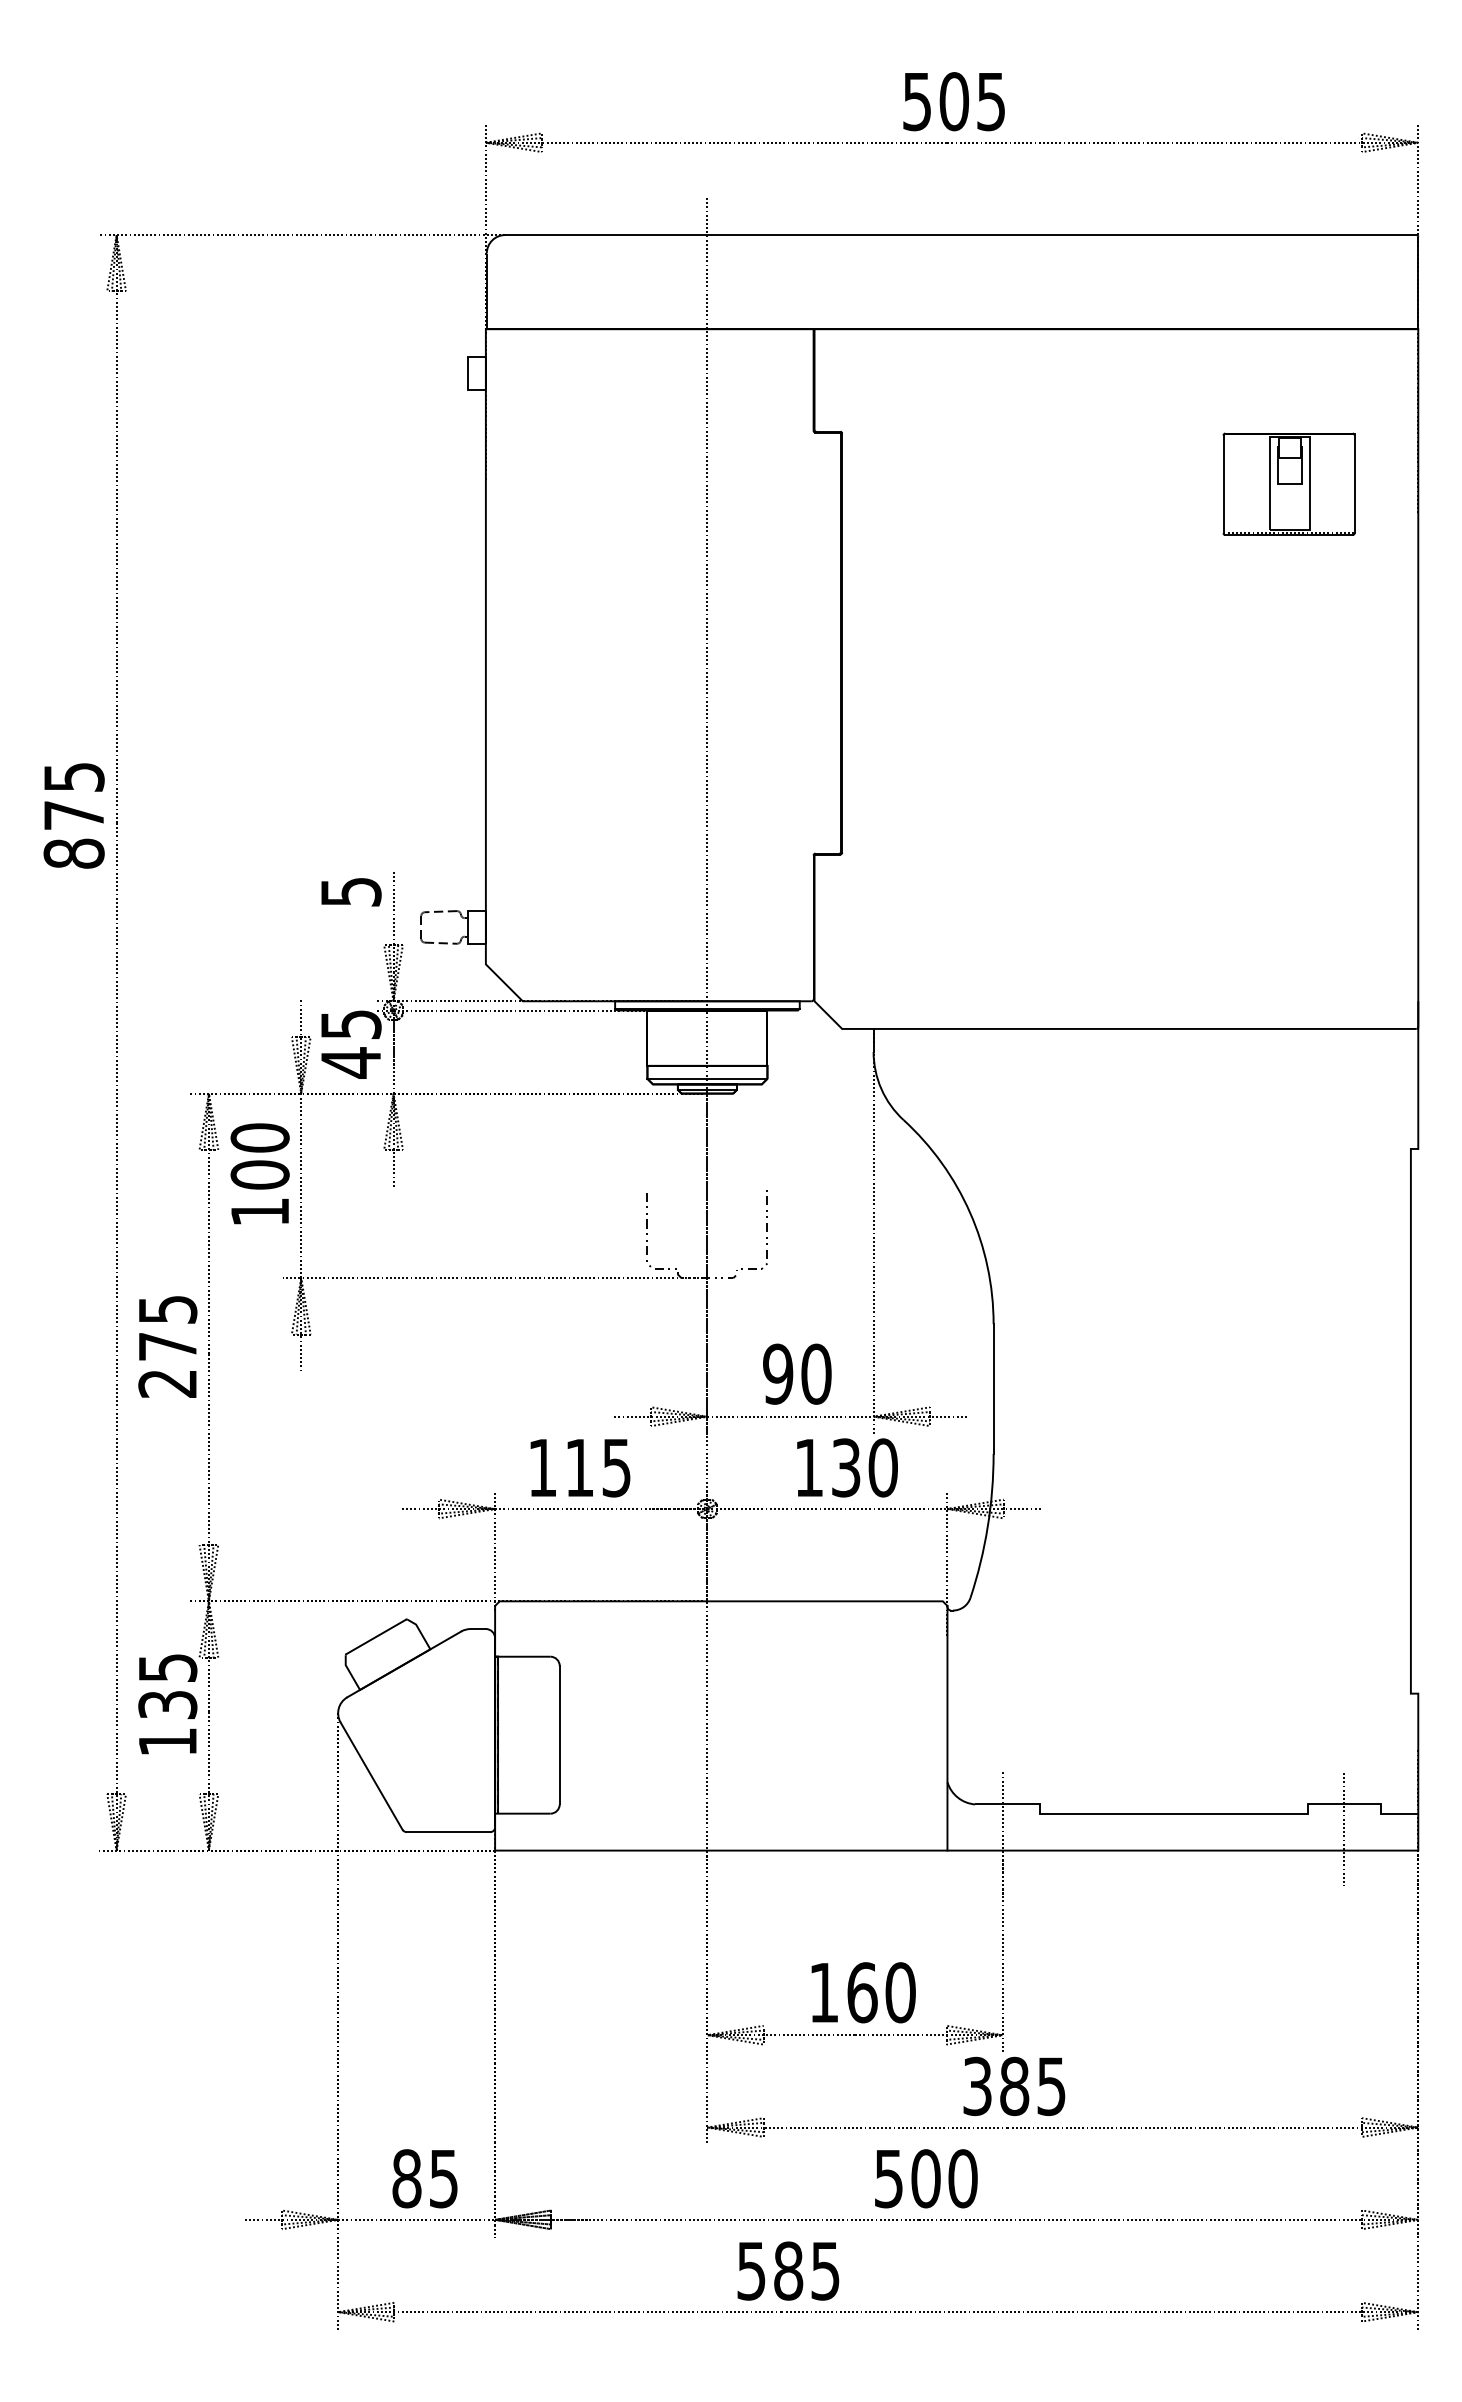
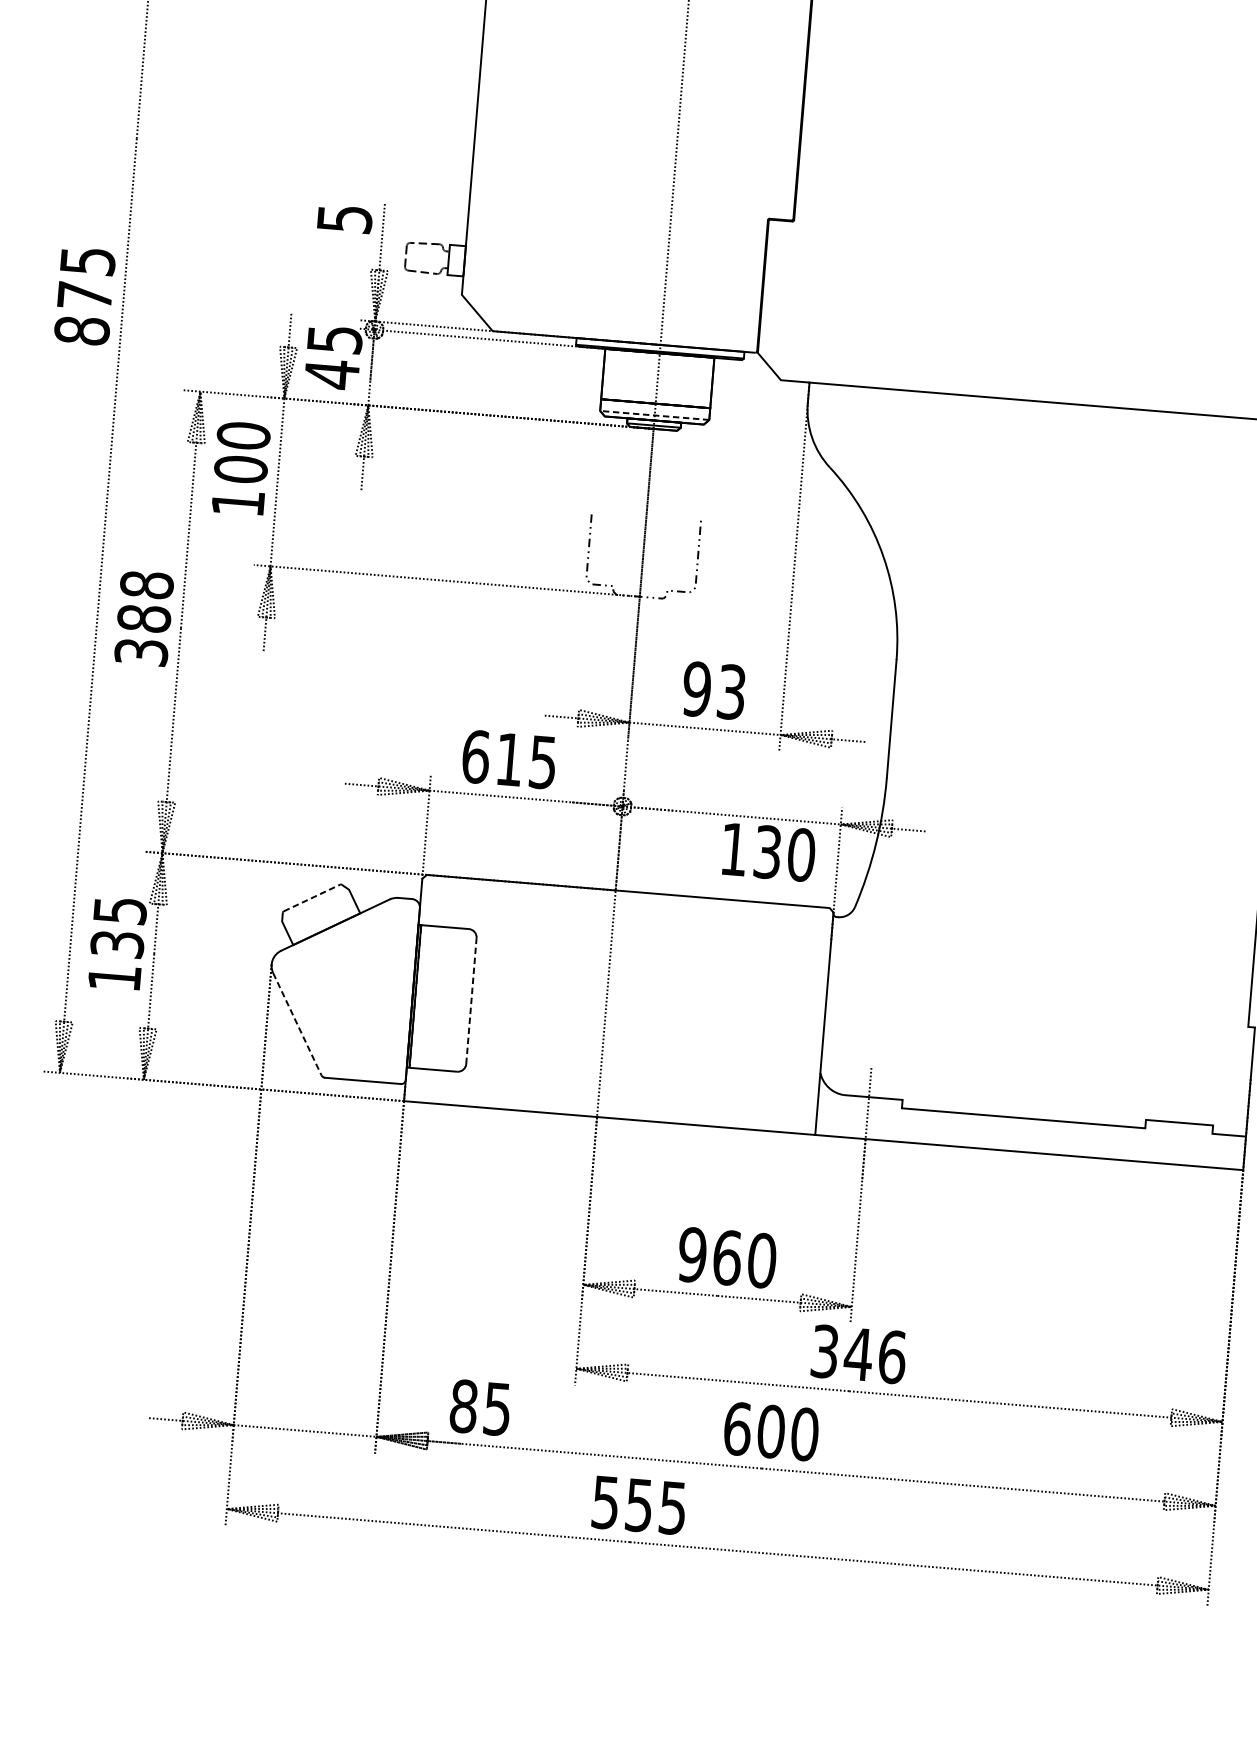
text: (73, 815) -> (84, 295), moved
line: (706, 1078) -> (653, 415), solid -> dashed
text: (167, 1346) -> (143, 618), 275 -> 388
text: (816, 1373) -> (731, 691), 90 -> 93
text: (542, 1467) -> (475, 756), 115 -> 615
text: (847, 1467) -> (769, 851), moved
line: (376, 1636) -> (312, 897), solid -> dashed
line: (559, 1734) -> (471, 1000), solid -> dashed
line: (371, 1776) -> (297, 1024), solid -> dashed
line: (1344, 1829) -> (1177, 1145), removed
text: (824, 1992) -> (692, 1254), 160 -> 960
text: (1032, 2086) -> (874, 1355), 385 -> 346
text: (424, 2178) -> (479, 1407), moved
text: (888, 2178) -> (737, 1428), 500 -> 600
text: (788, 2270) -> (639, 1504), 585 -> 555

